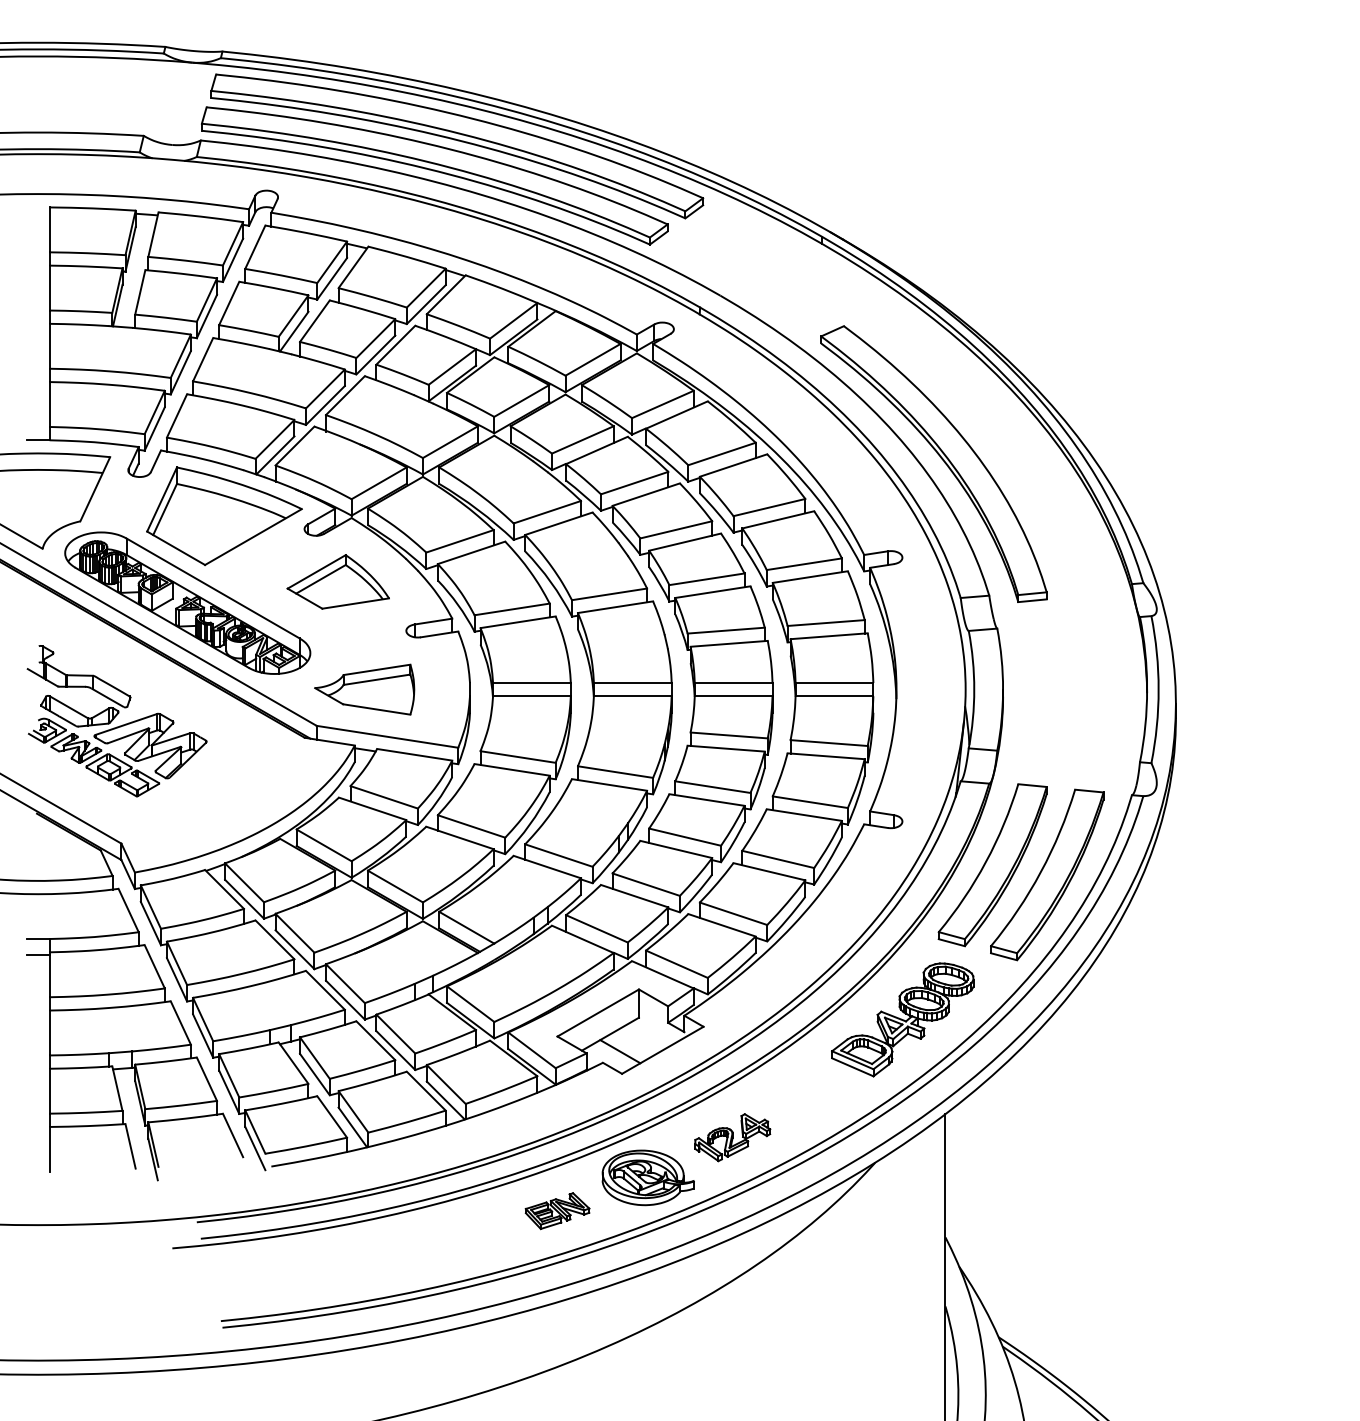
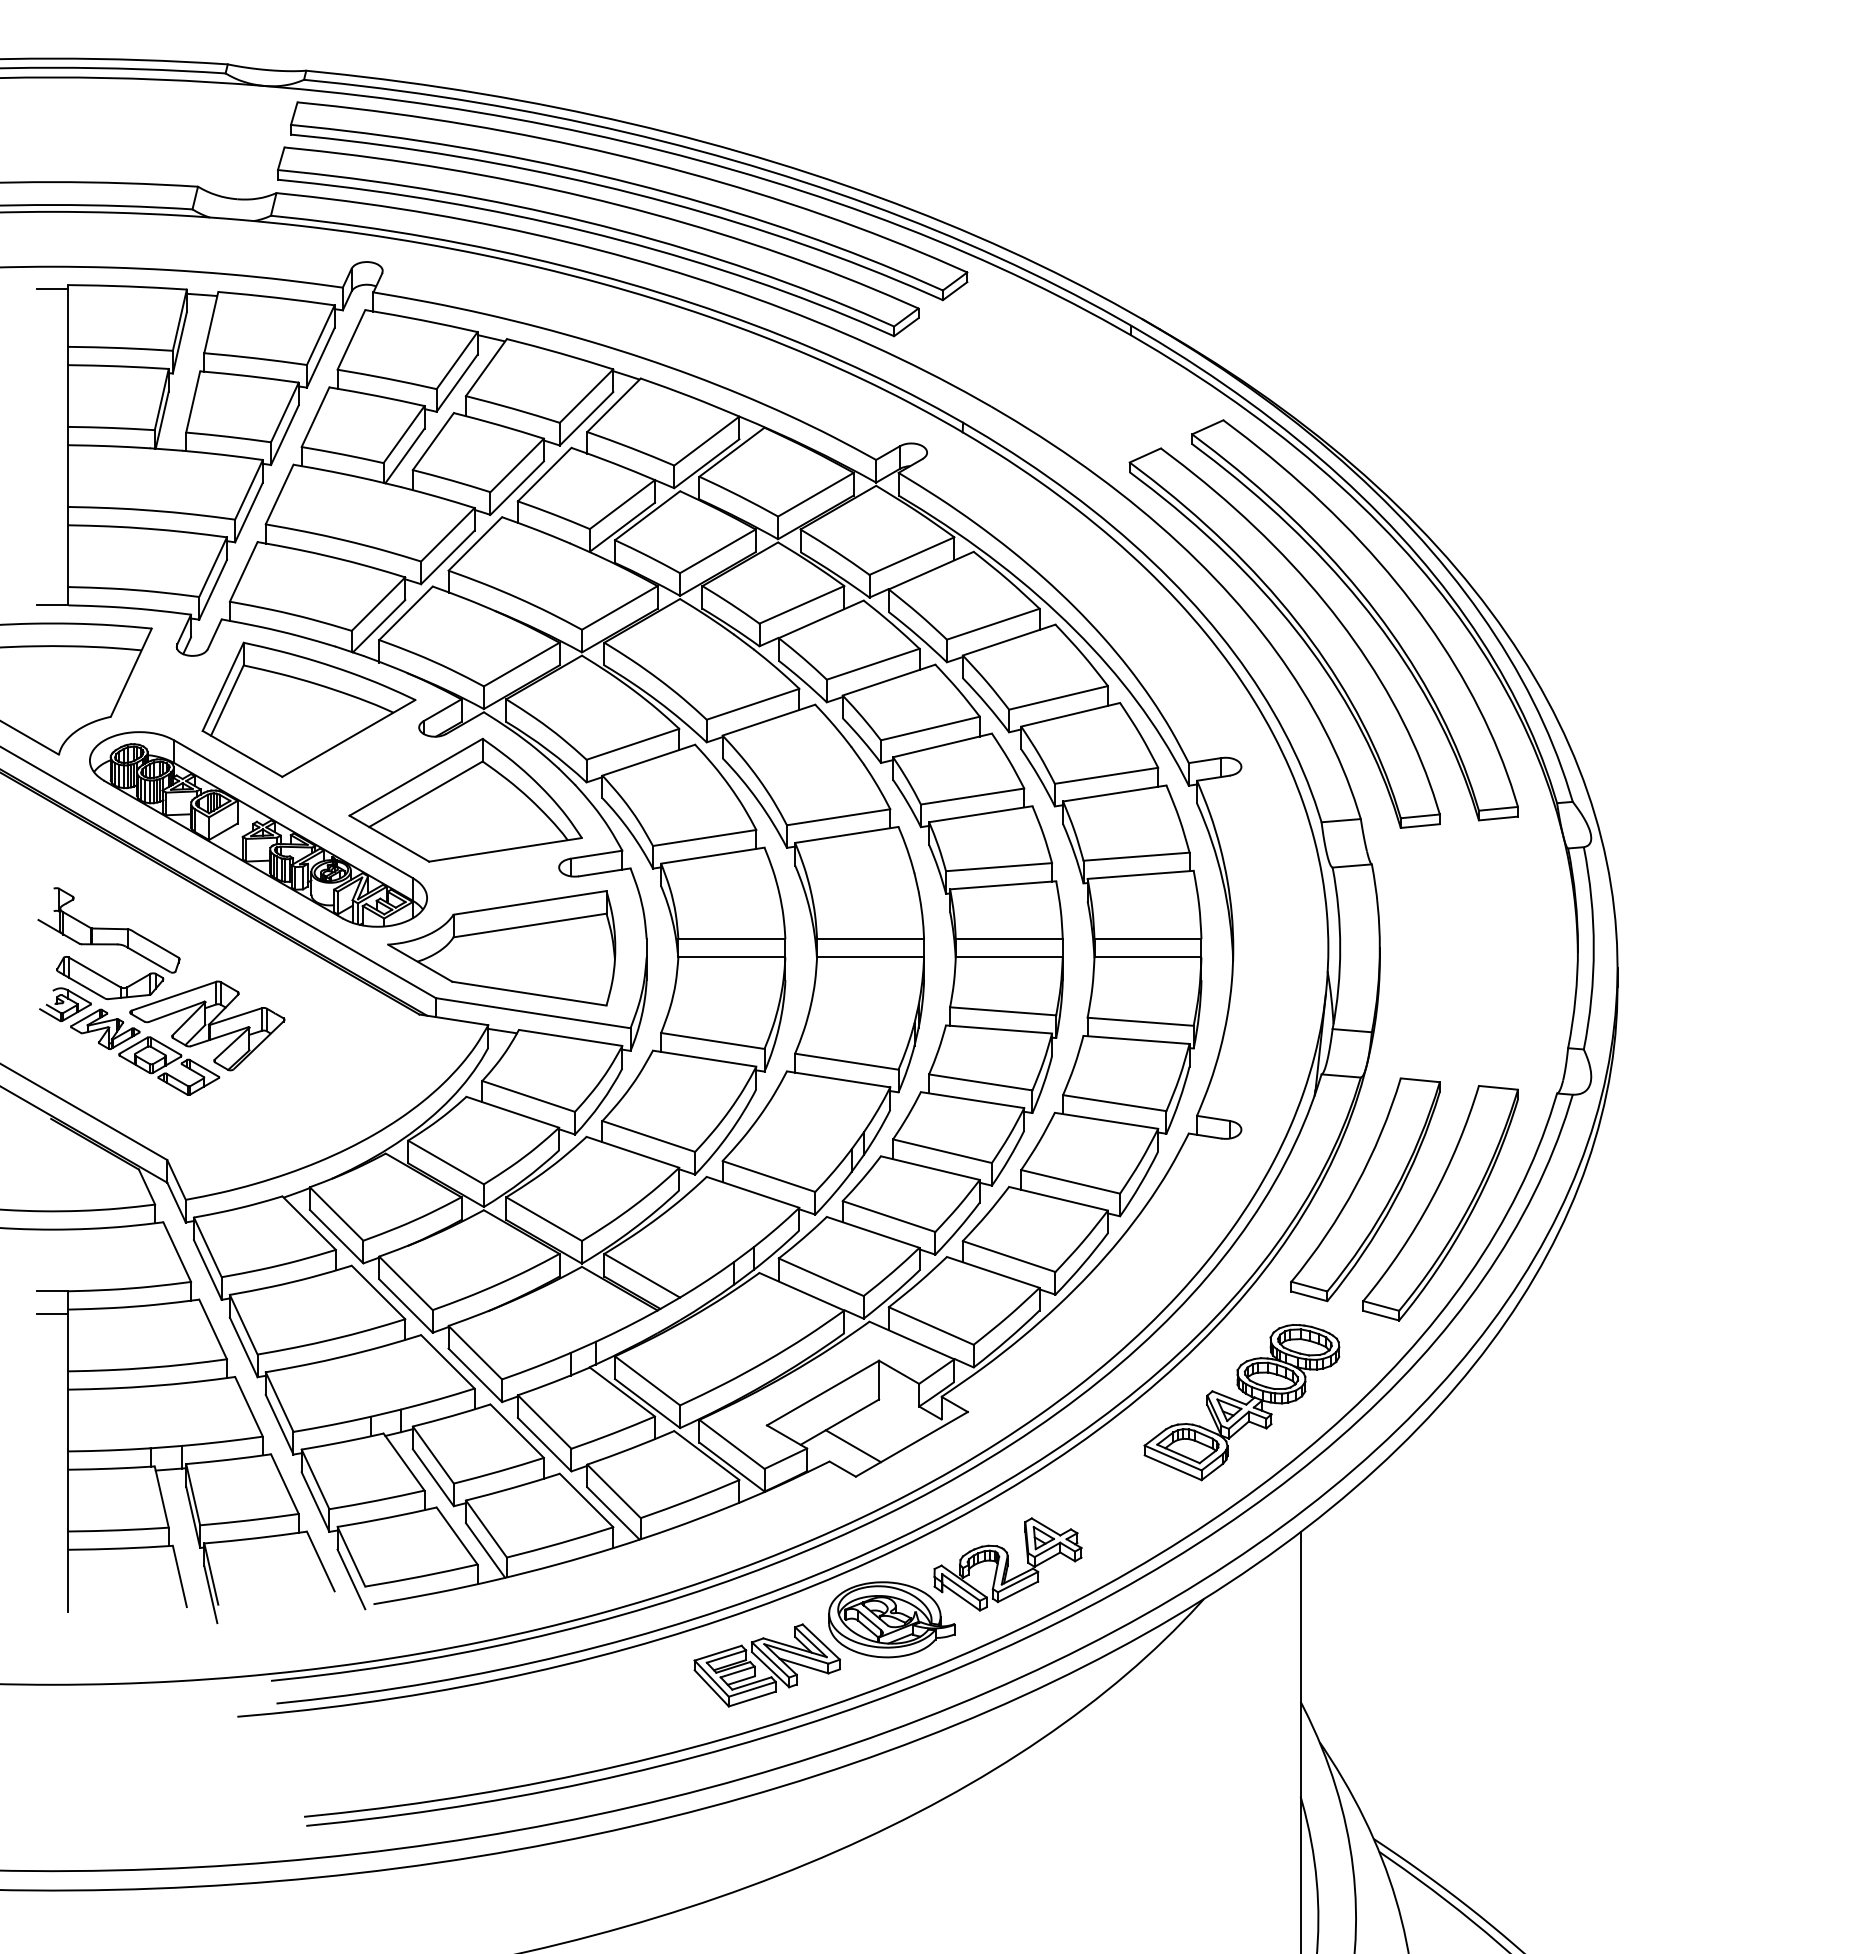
line: (37, 210) -> (52, 289), added
part: (994, 445) -> (1367, 612), added
part: (338, 581) -> (465, 799), size x1.67
part: (364, 689) -> (501, 948), size x1.67
part: (732, 1137) -> (1007, 1564), size x1.43
part: (557, 1211) -> (766, 1665), size x1.67

